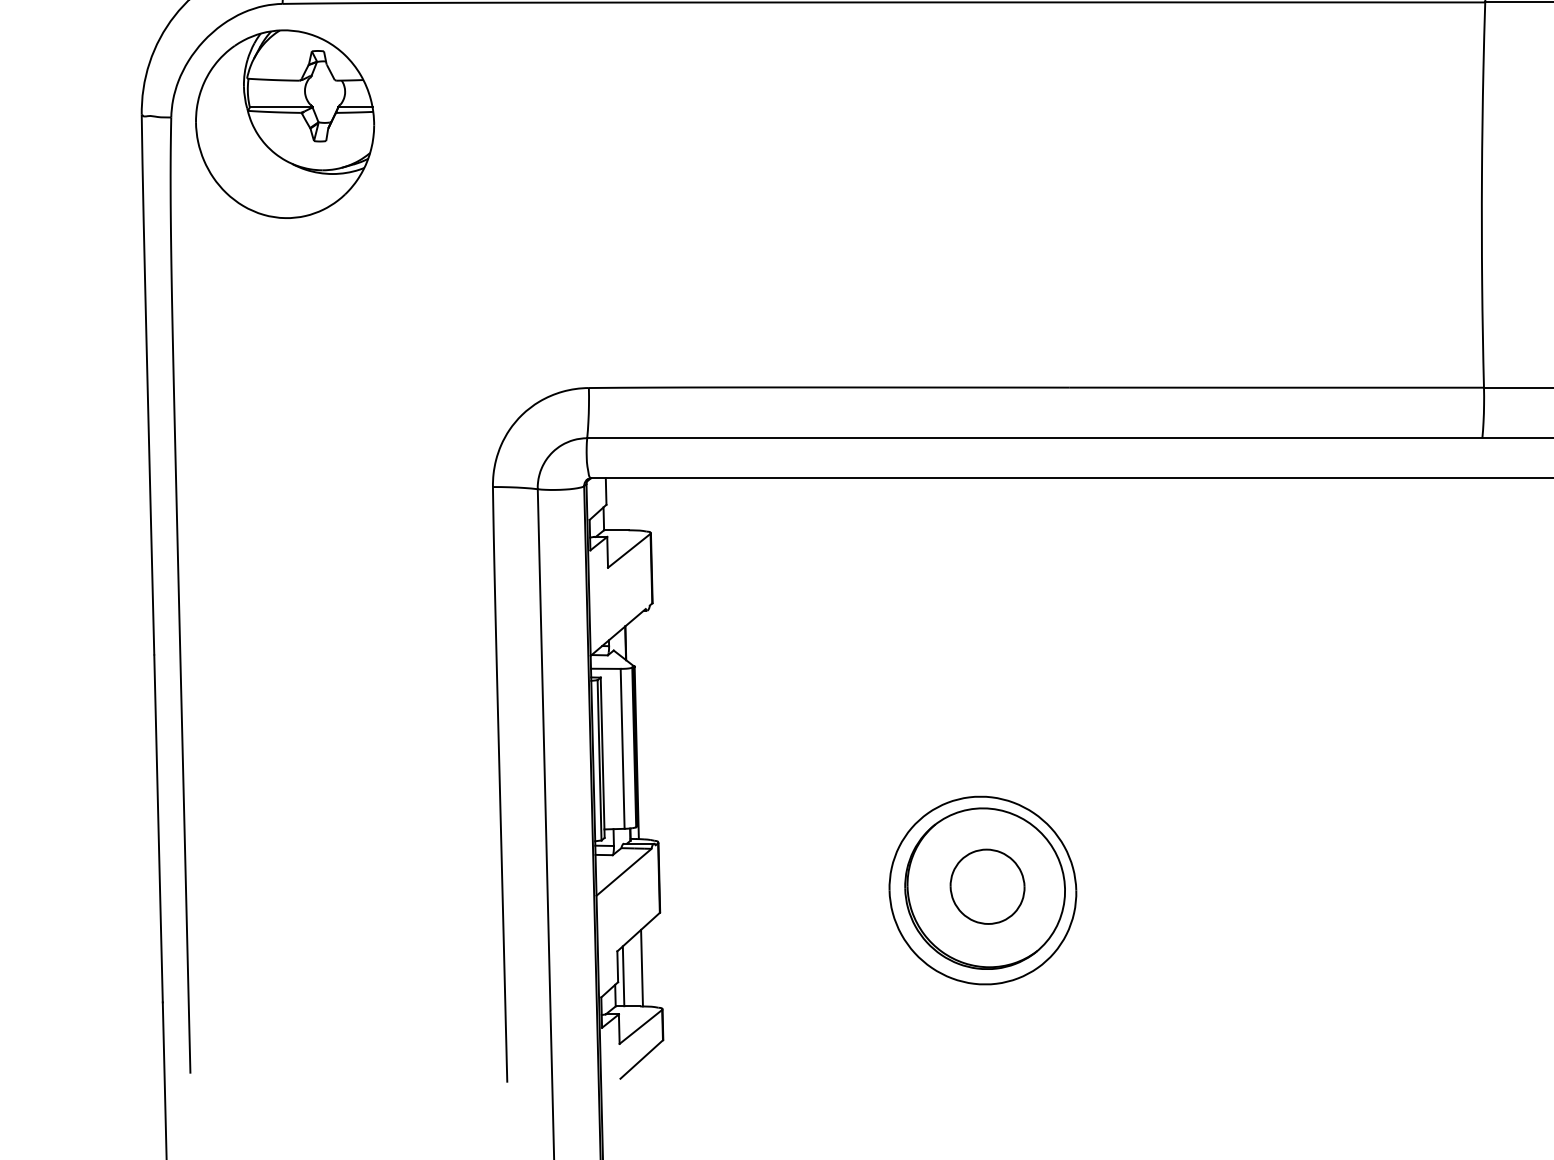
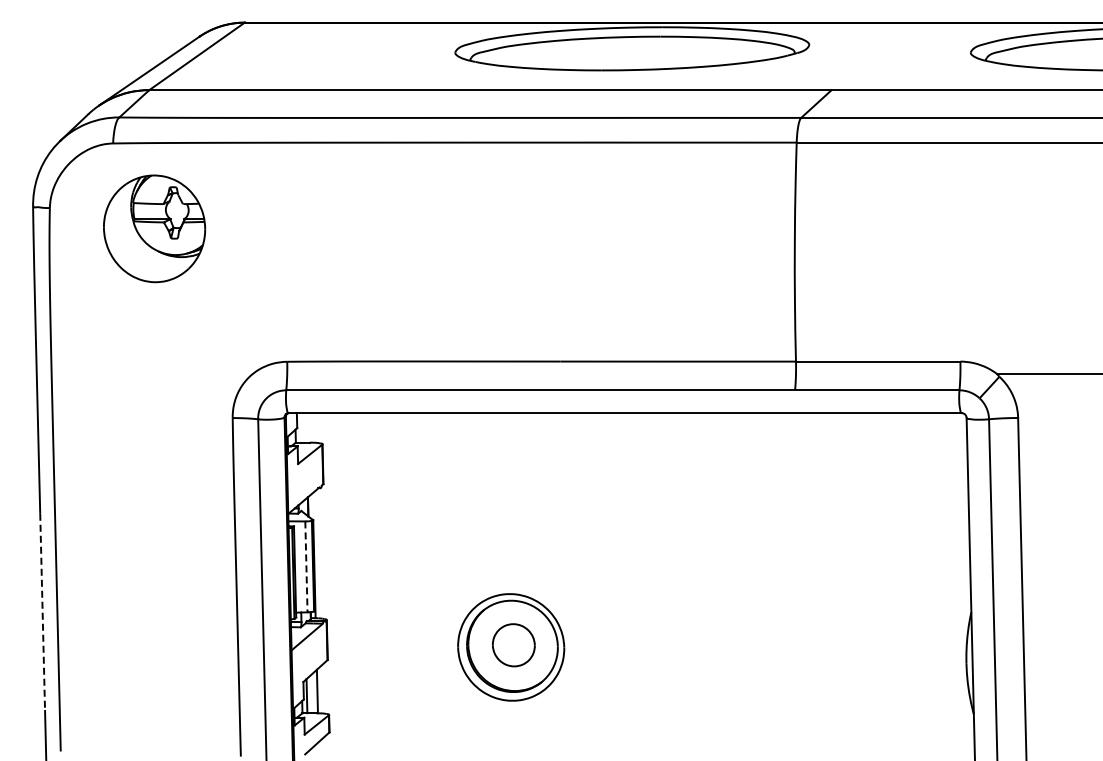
part: (284, 123) -> (154, 228), moved
line: (622, 749) -> (306, 567), solid -> dashed
line: (158, 829) -> (42, 612), solid -> dashed

